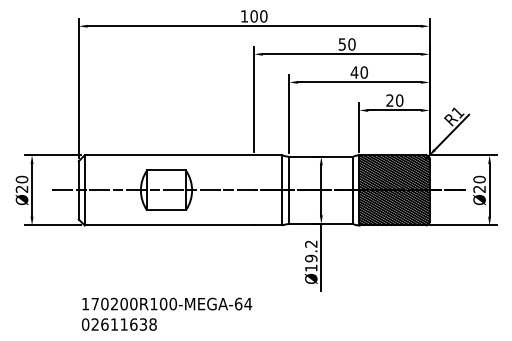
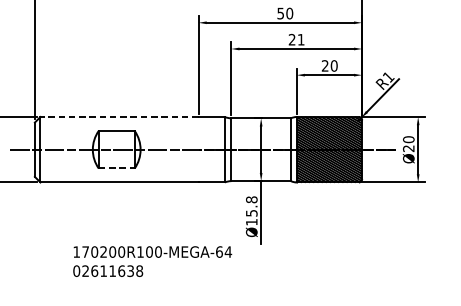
text: (358, 72) -> (295, 39), 40 -> 21
line: (169, 155) -> (119, 117), solid -> dashed
line: (167, 210) -> (117, 168), solid -> dashed
text: (311, 251) -> (251, 206), Ø19.2 -> Ø15.8
text: (166, 313) -> (152, 260), moved

